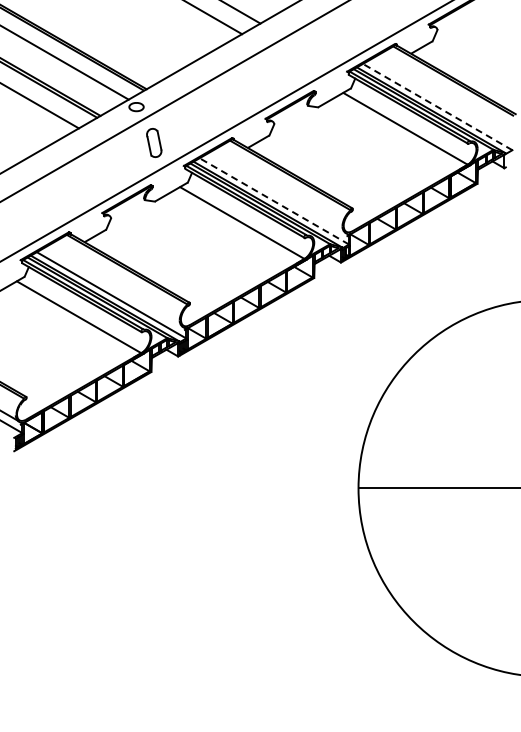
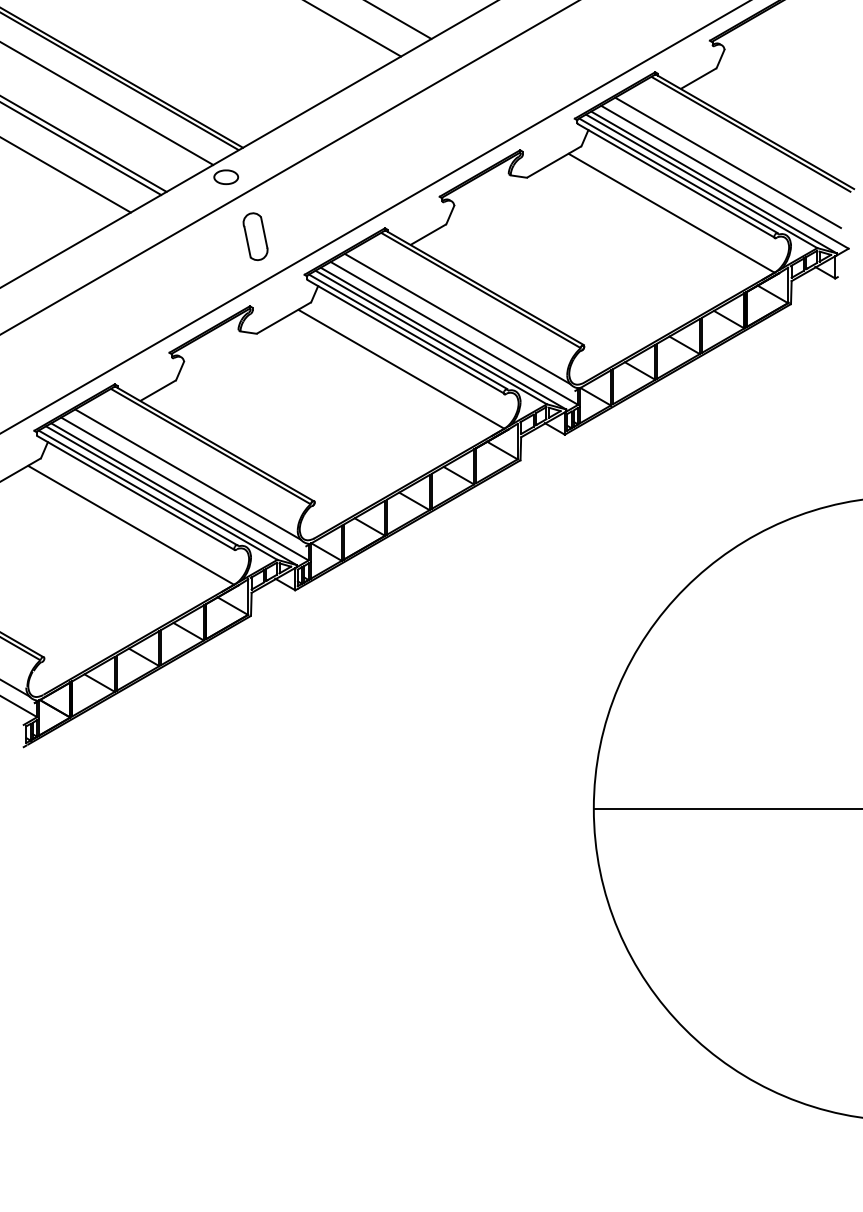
line: (439, 98) -> (727, 163), added
line: (437, 106) -> (724, 176), dashed -> solid
line: (276, 192) -> (457, 318), added
line: (273, 201) -> (453, 333), dashed -> solid
line: (113, 286) -> (188, 474), added

